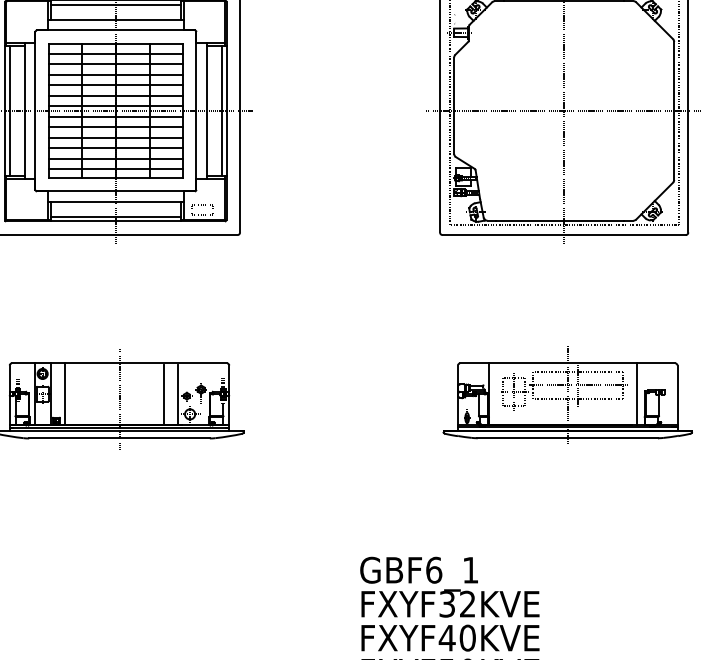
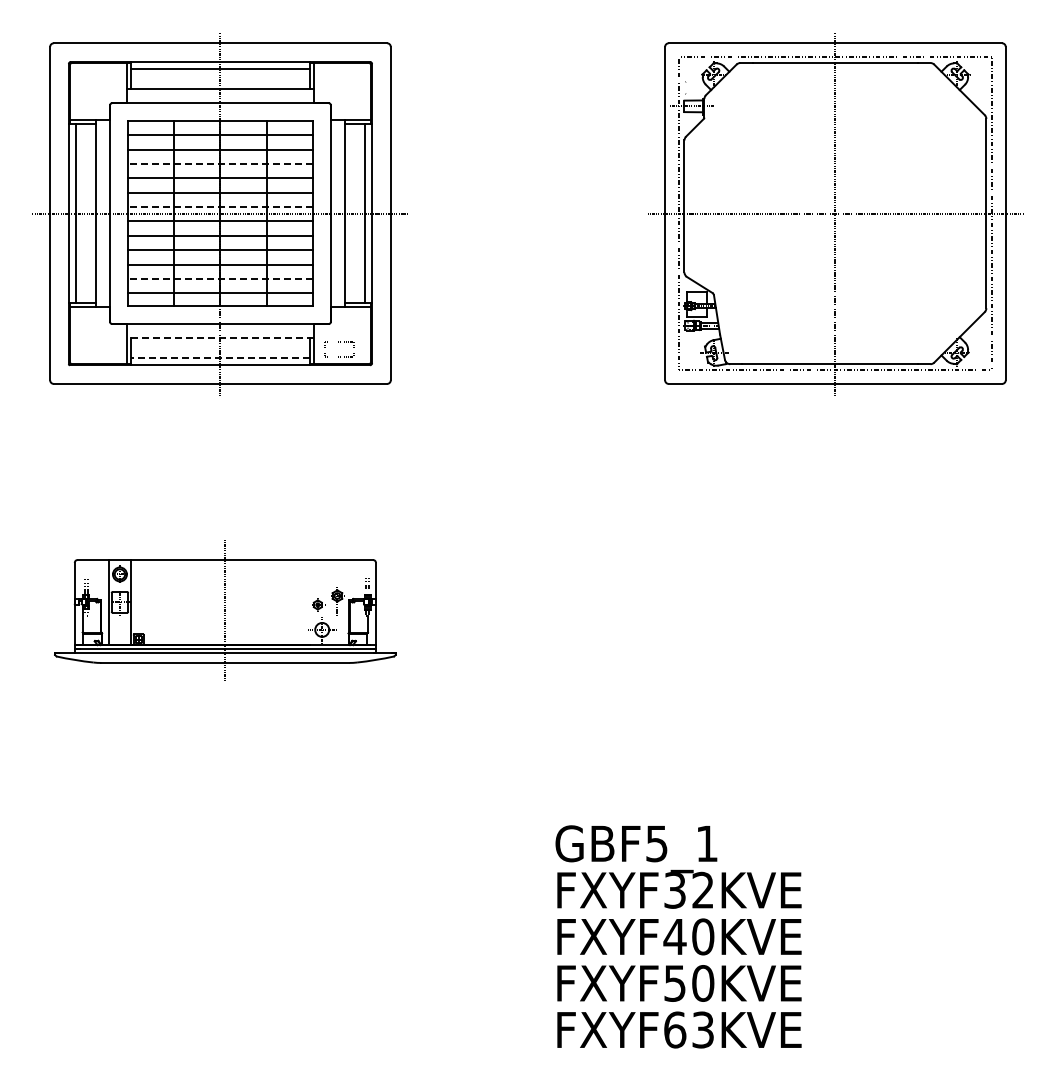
line: (115, 75) -> (220, 164), solid -> dashed
line: (115, 106) -> (220, 207), solid -> dashed
line: (115, 158) -> (220, 278), solid -> dashed
line: (115, 201) -> (219, 338), solid -> dashed
line: (115, 216) -> (220, 358), solid -> dashed
line: (64, 394) -> (150, 602), removed
part: (567, 394) -> (840, 602), removed
line: (164, 395) -> (286, 603), removed
line: (177, 395) -> (305, 603), removed
text: (434, 570) -> (657, 843), GBF6_1 -> GBF5_1

